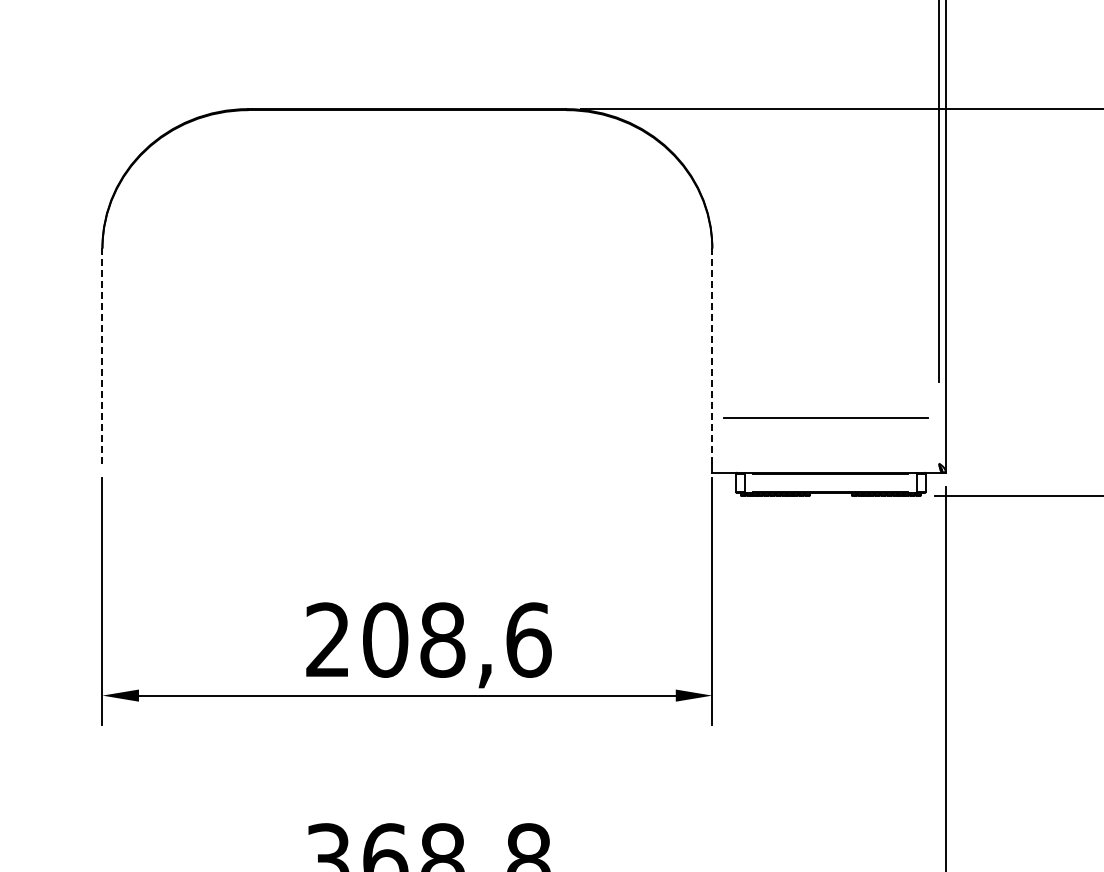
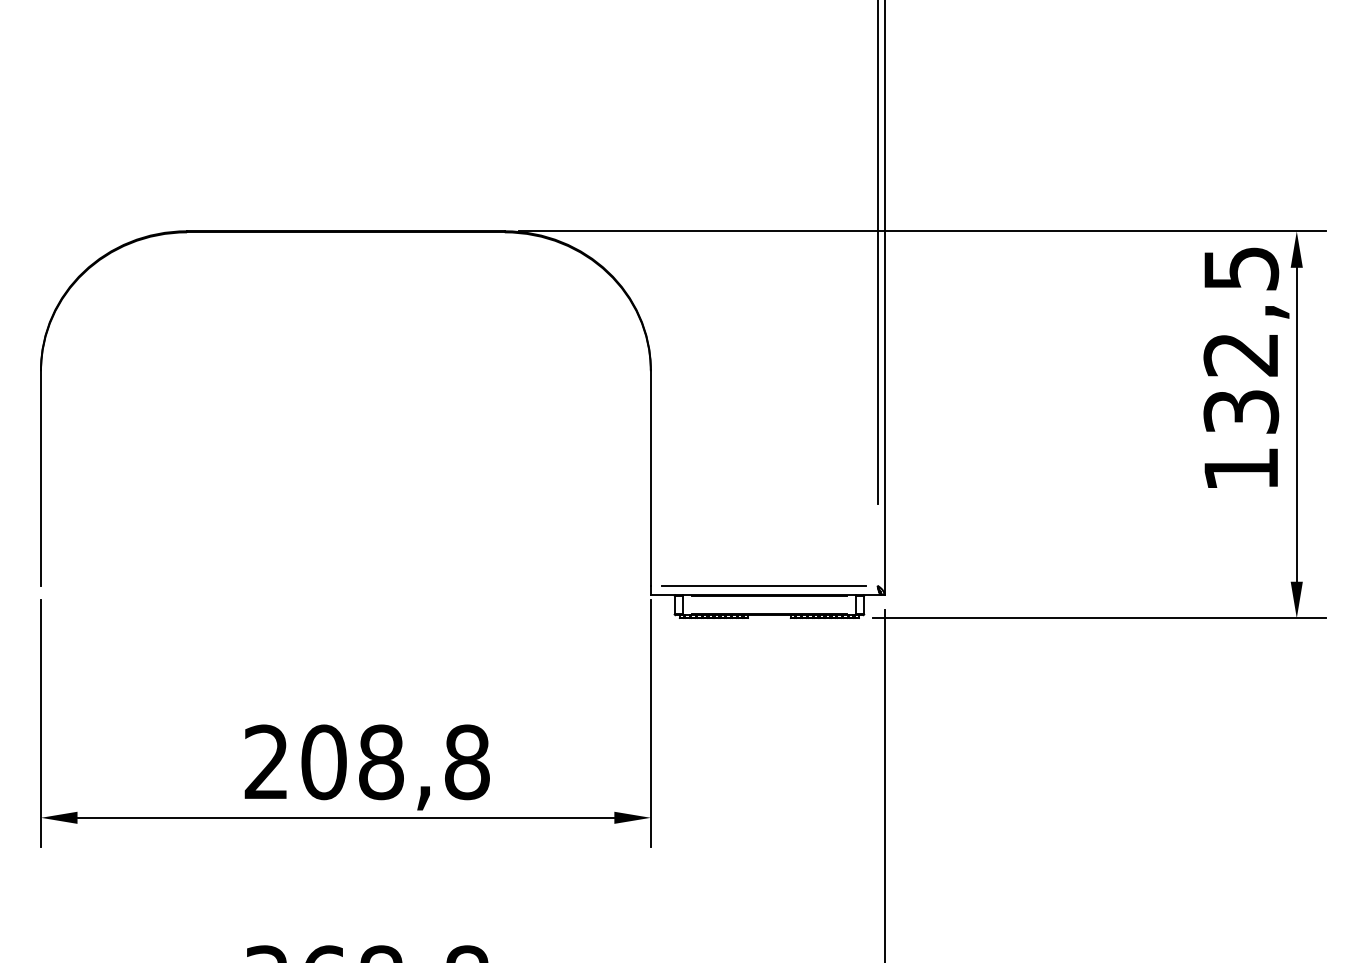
line: (102, 355) -> (41, 477), dashed -> solid
line: (711, 355) -> (650, 477), dashed -> solid
line: (824, 417) -> (763, 585), moved
text: (528, 640) -> (467, 762), 208,6 -> 208,8

